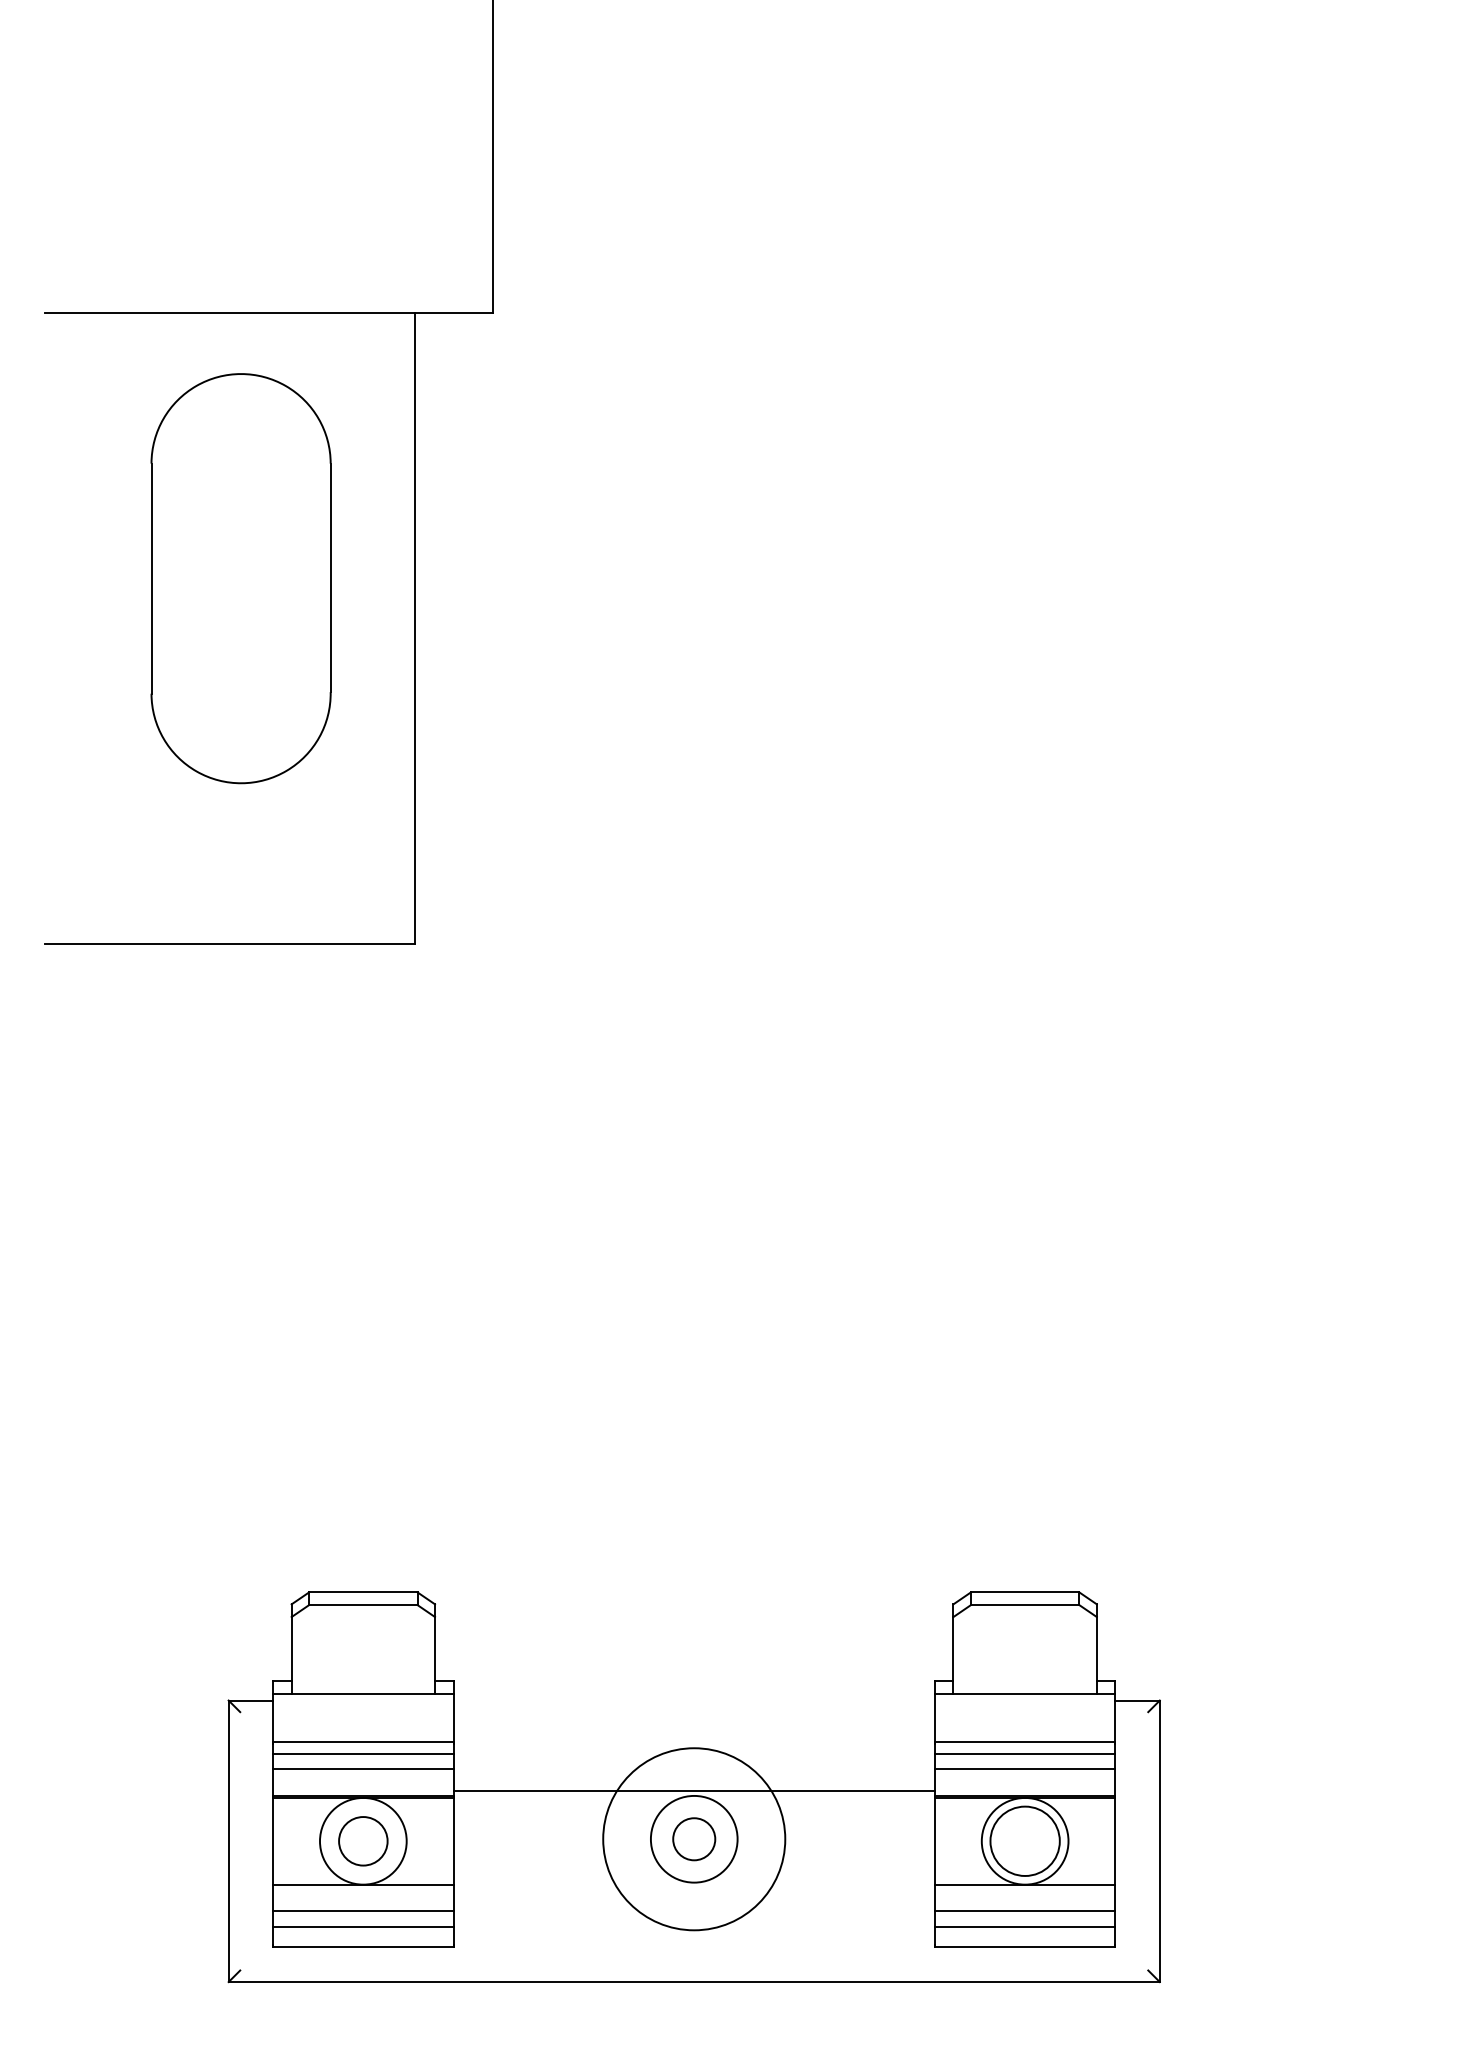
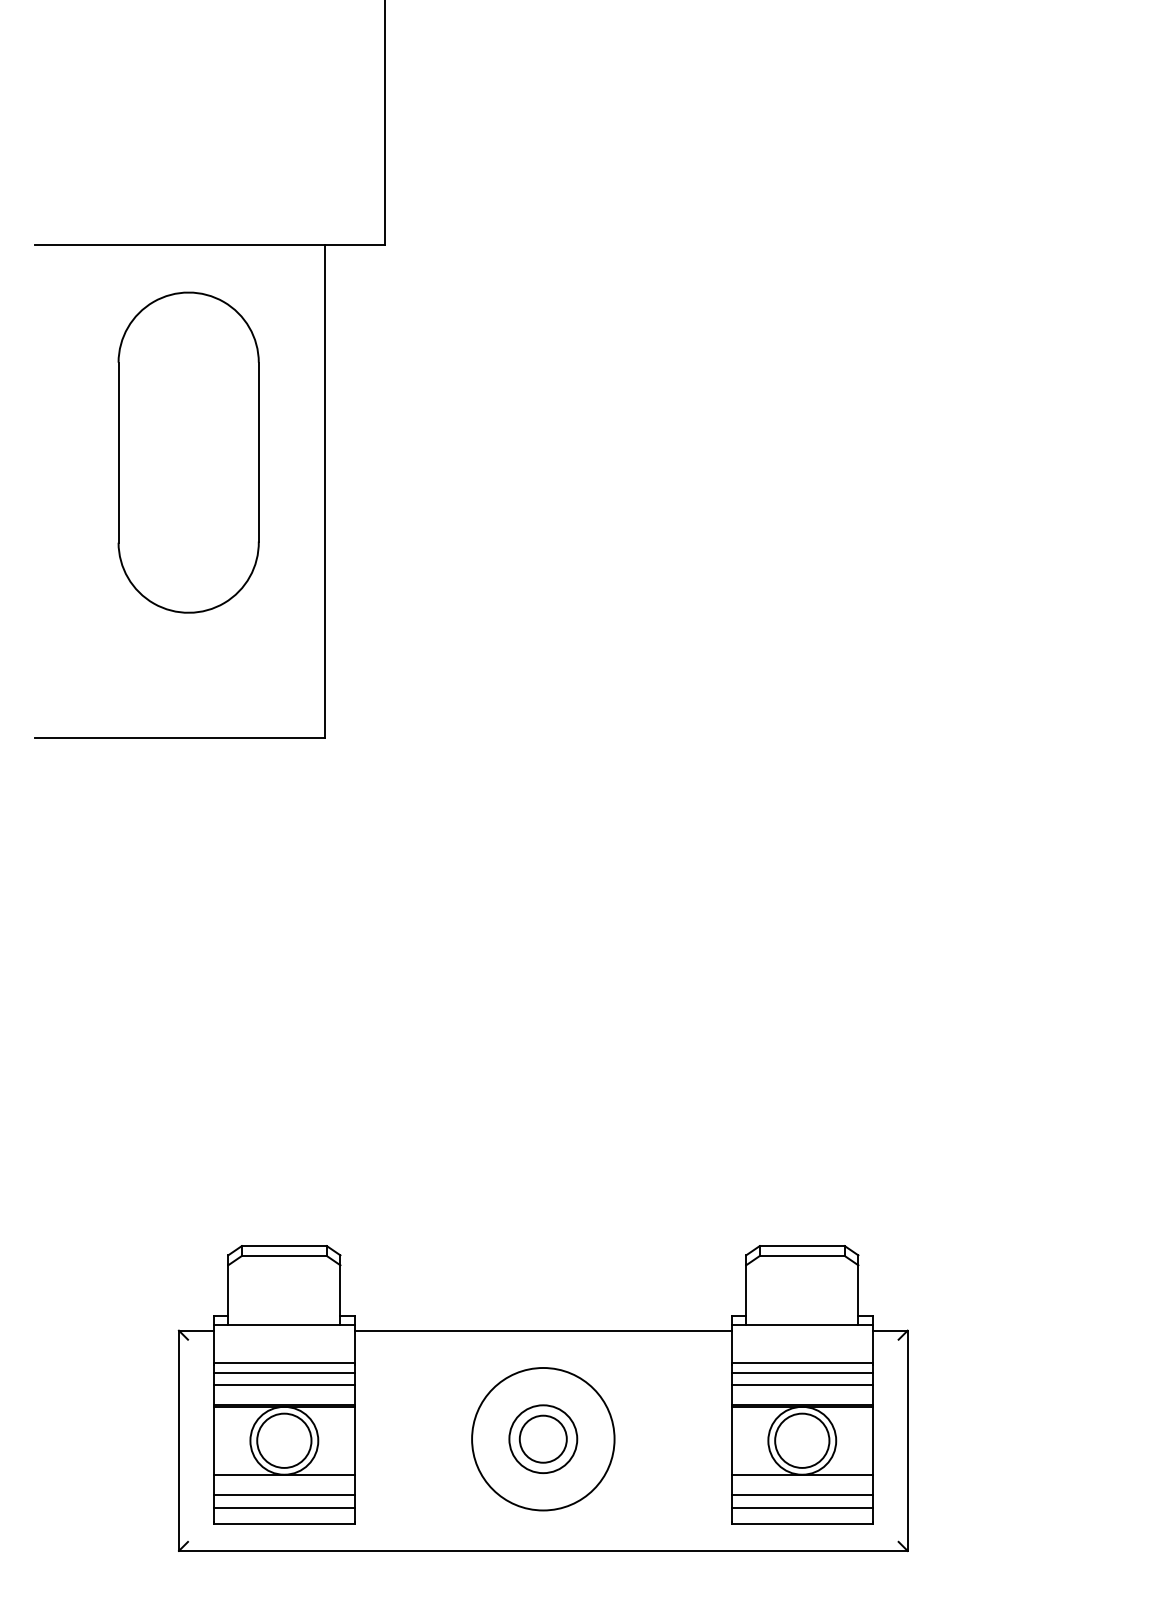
line: (693, 1790) -> (542, 1330), moved
circle: (694, 1839) -> (543, 1439), size x1.43
circle: (363, 1840) -> (284, 1440), size x1.43

